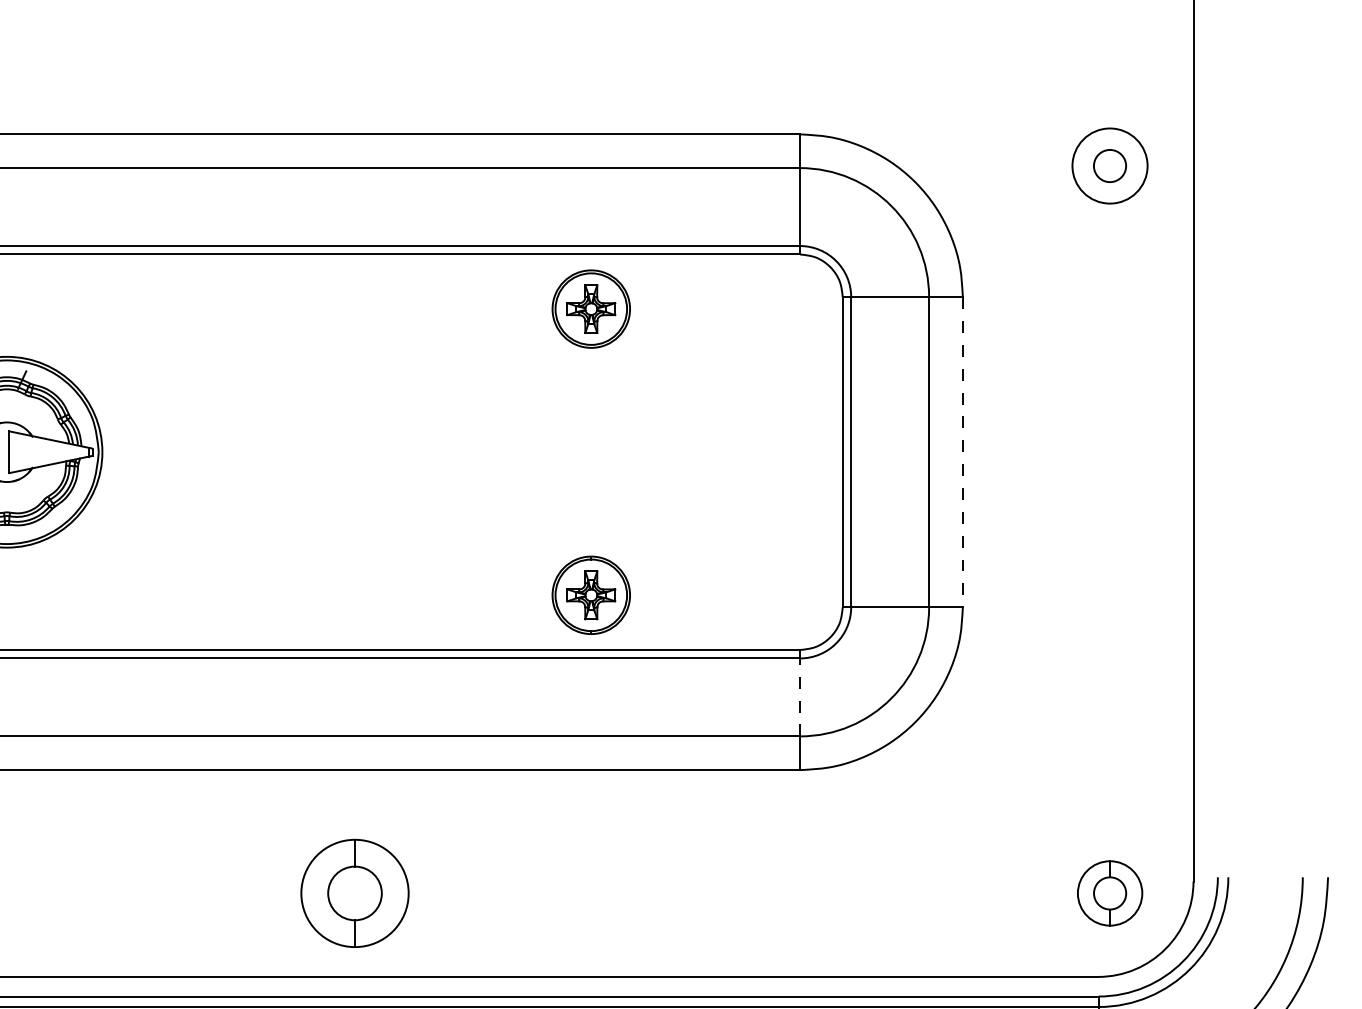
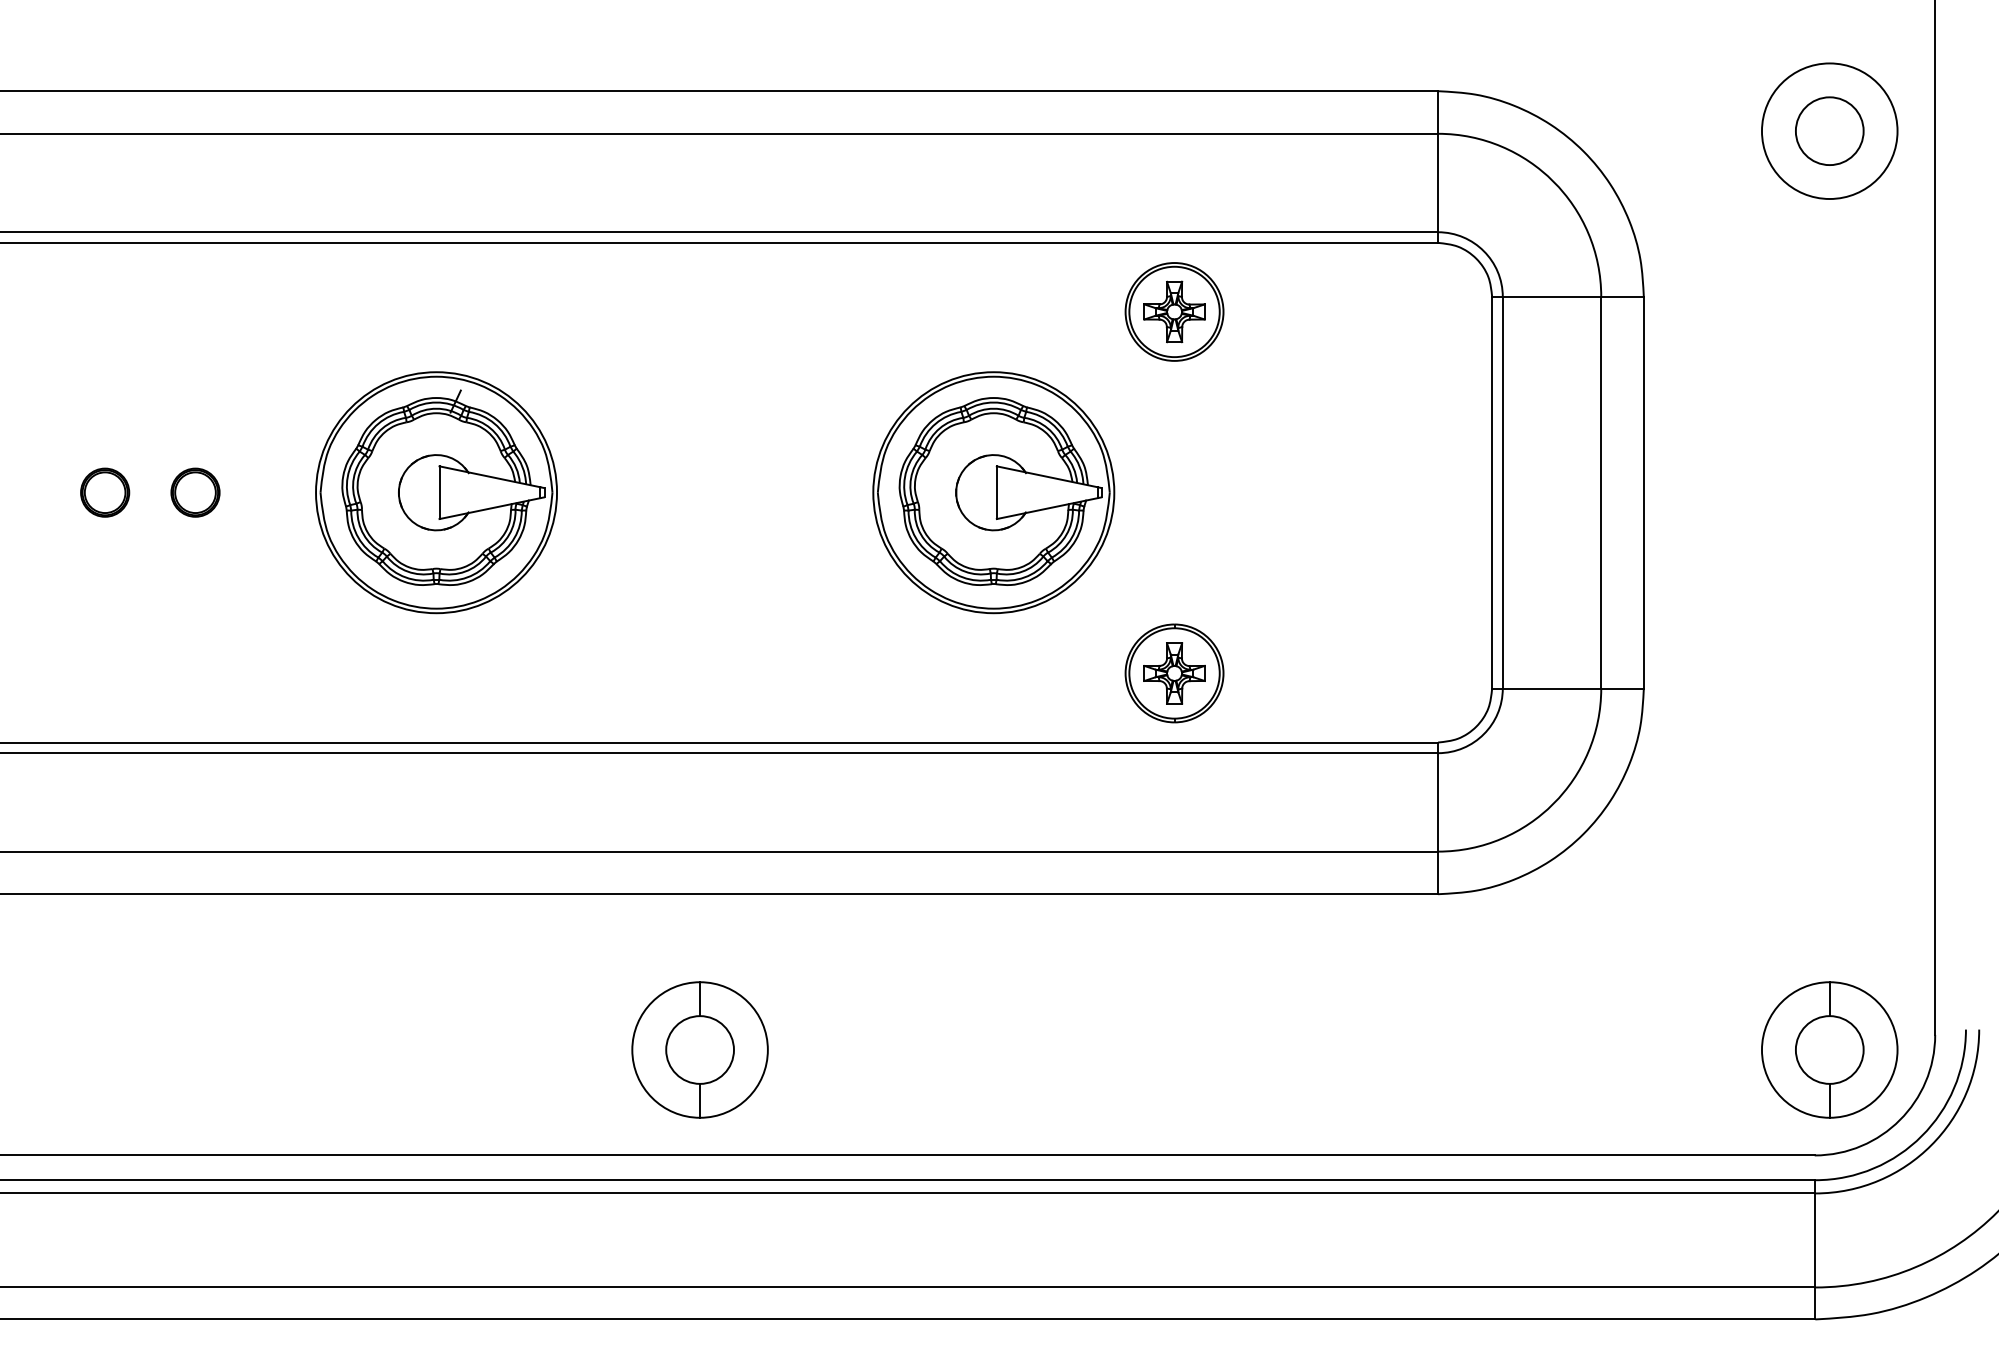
circle: (1109, 166) -> (1829, 131), size x1.43
circle: (1109, 166) -> (1829, 131), size x1.67
part: (447, 452) -> (993, 492), added
line: (962, 452) -> (1643, 492), dashed -> solid
line: (800, 696) -> (1438, 801), dashed -> solid
part: (354, 893) -> (699, 1049), moved
part: (1109, 893) -> (1829, 1049), size x1.67

